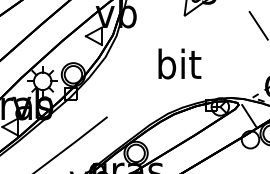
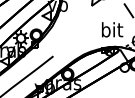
text: (179, 63) -> (112, 29), moved

